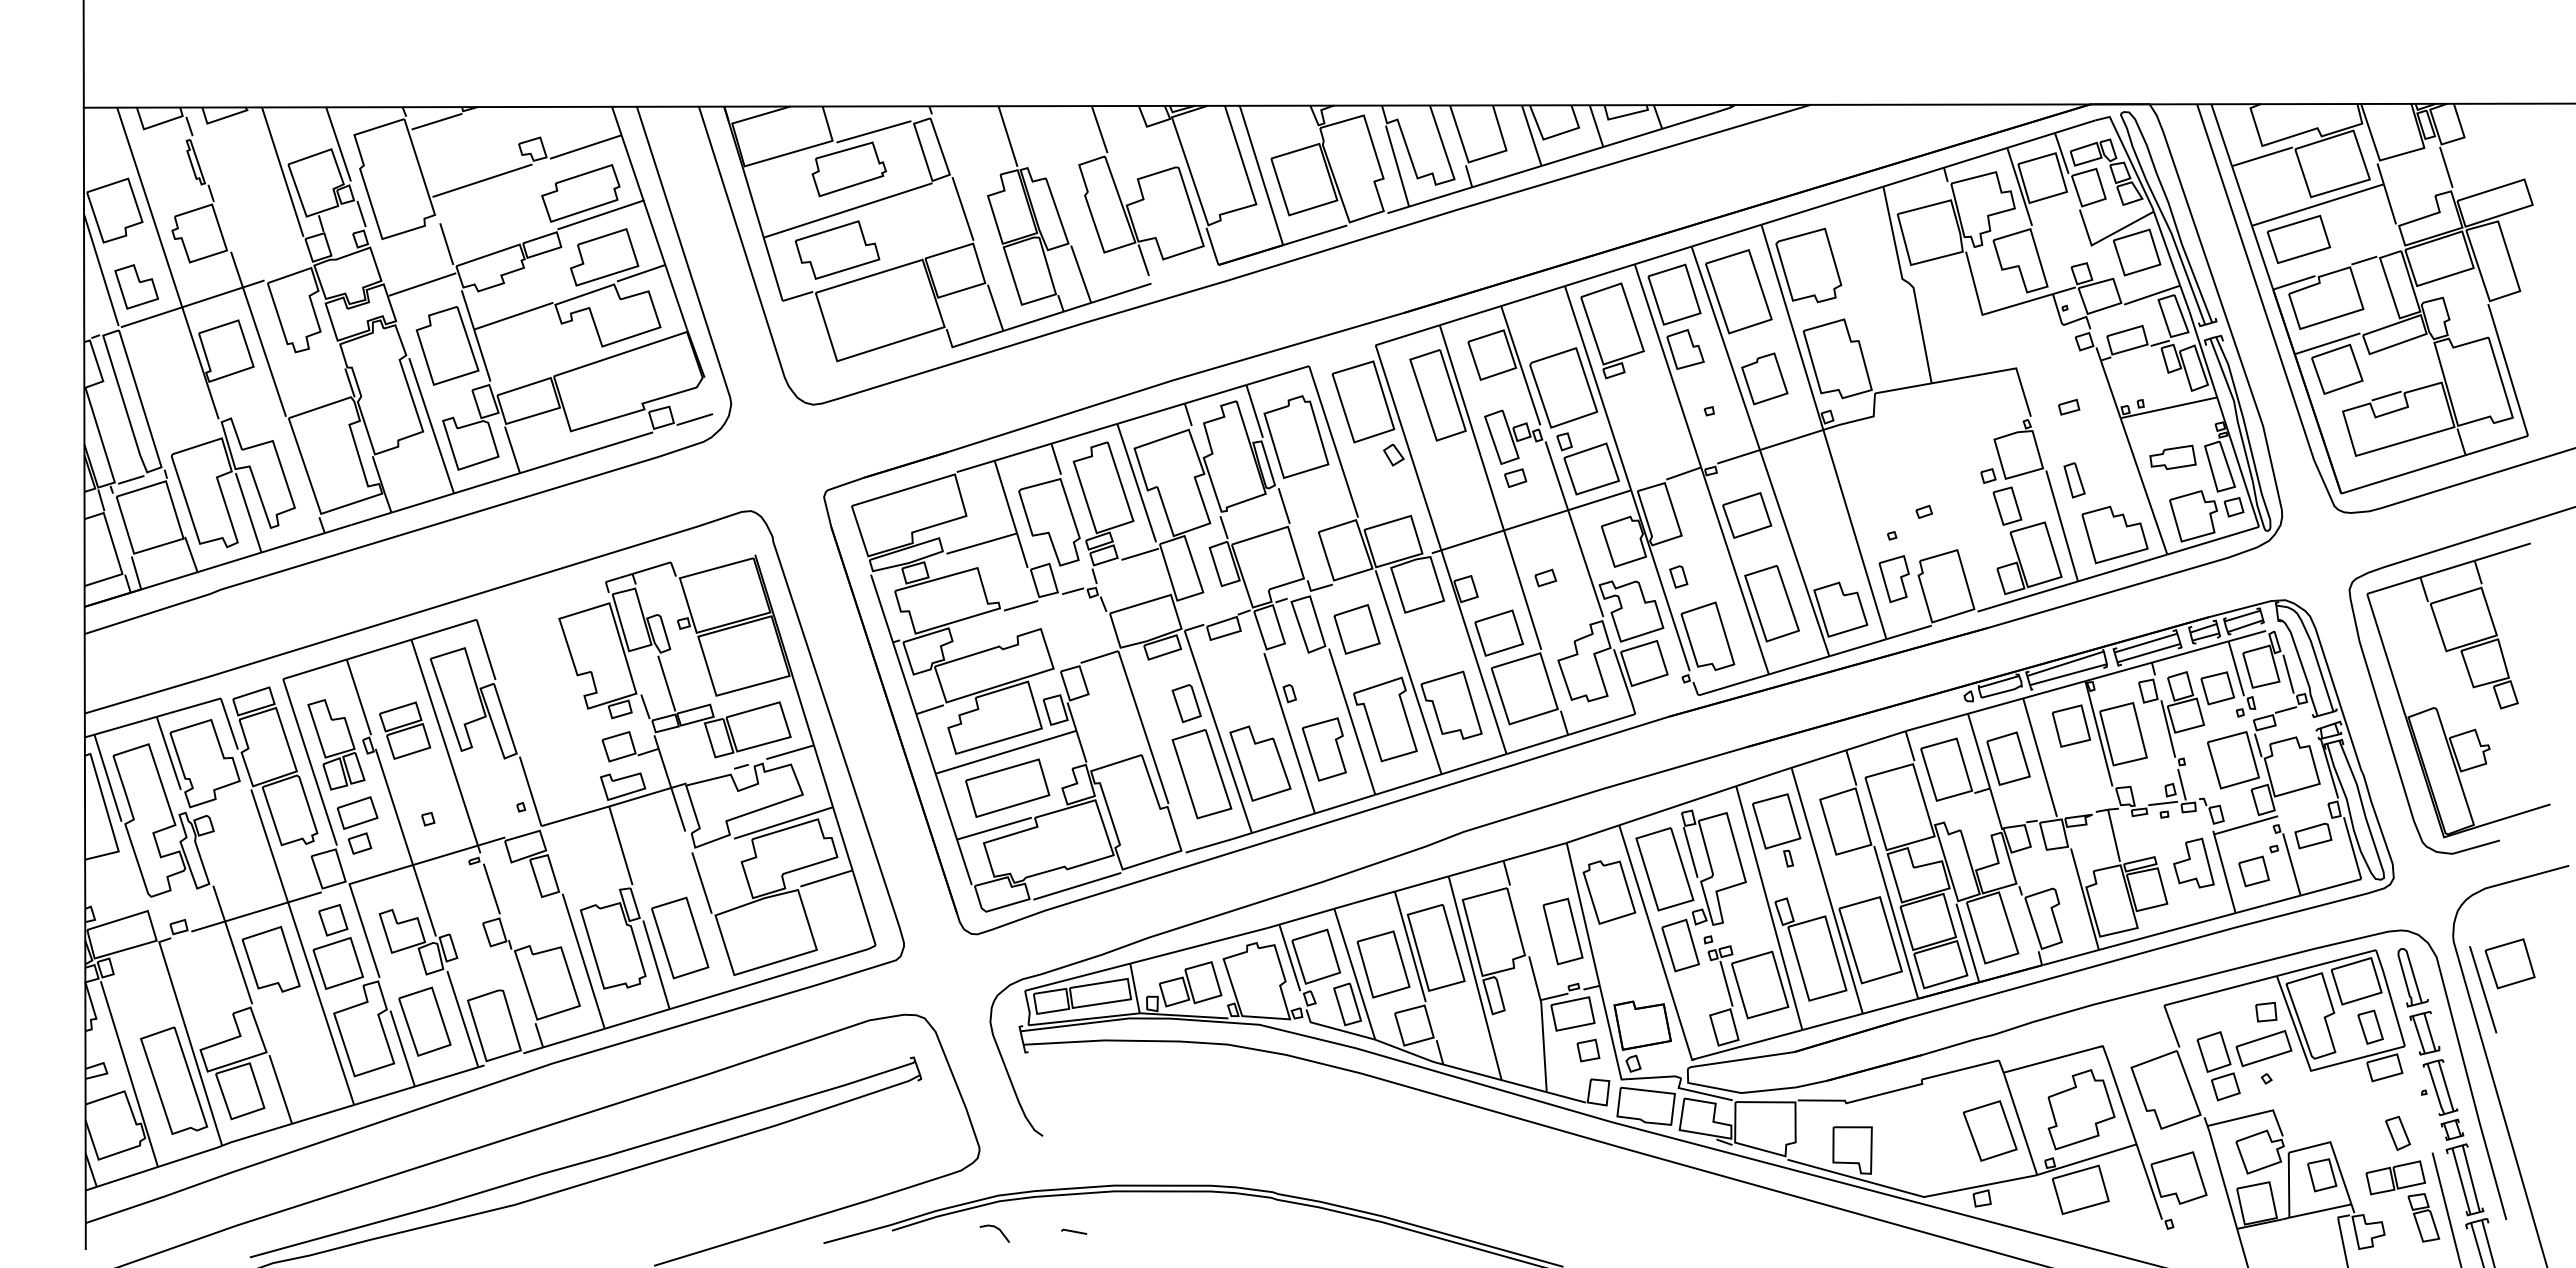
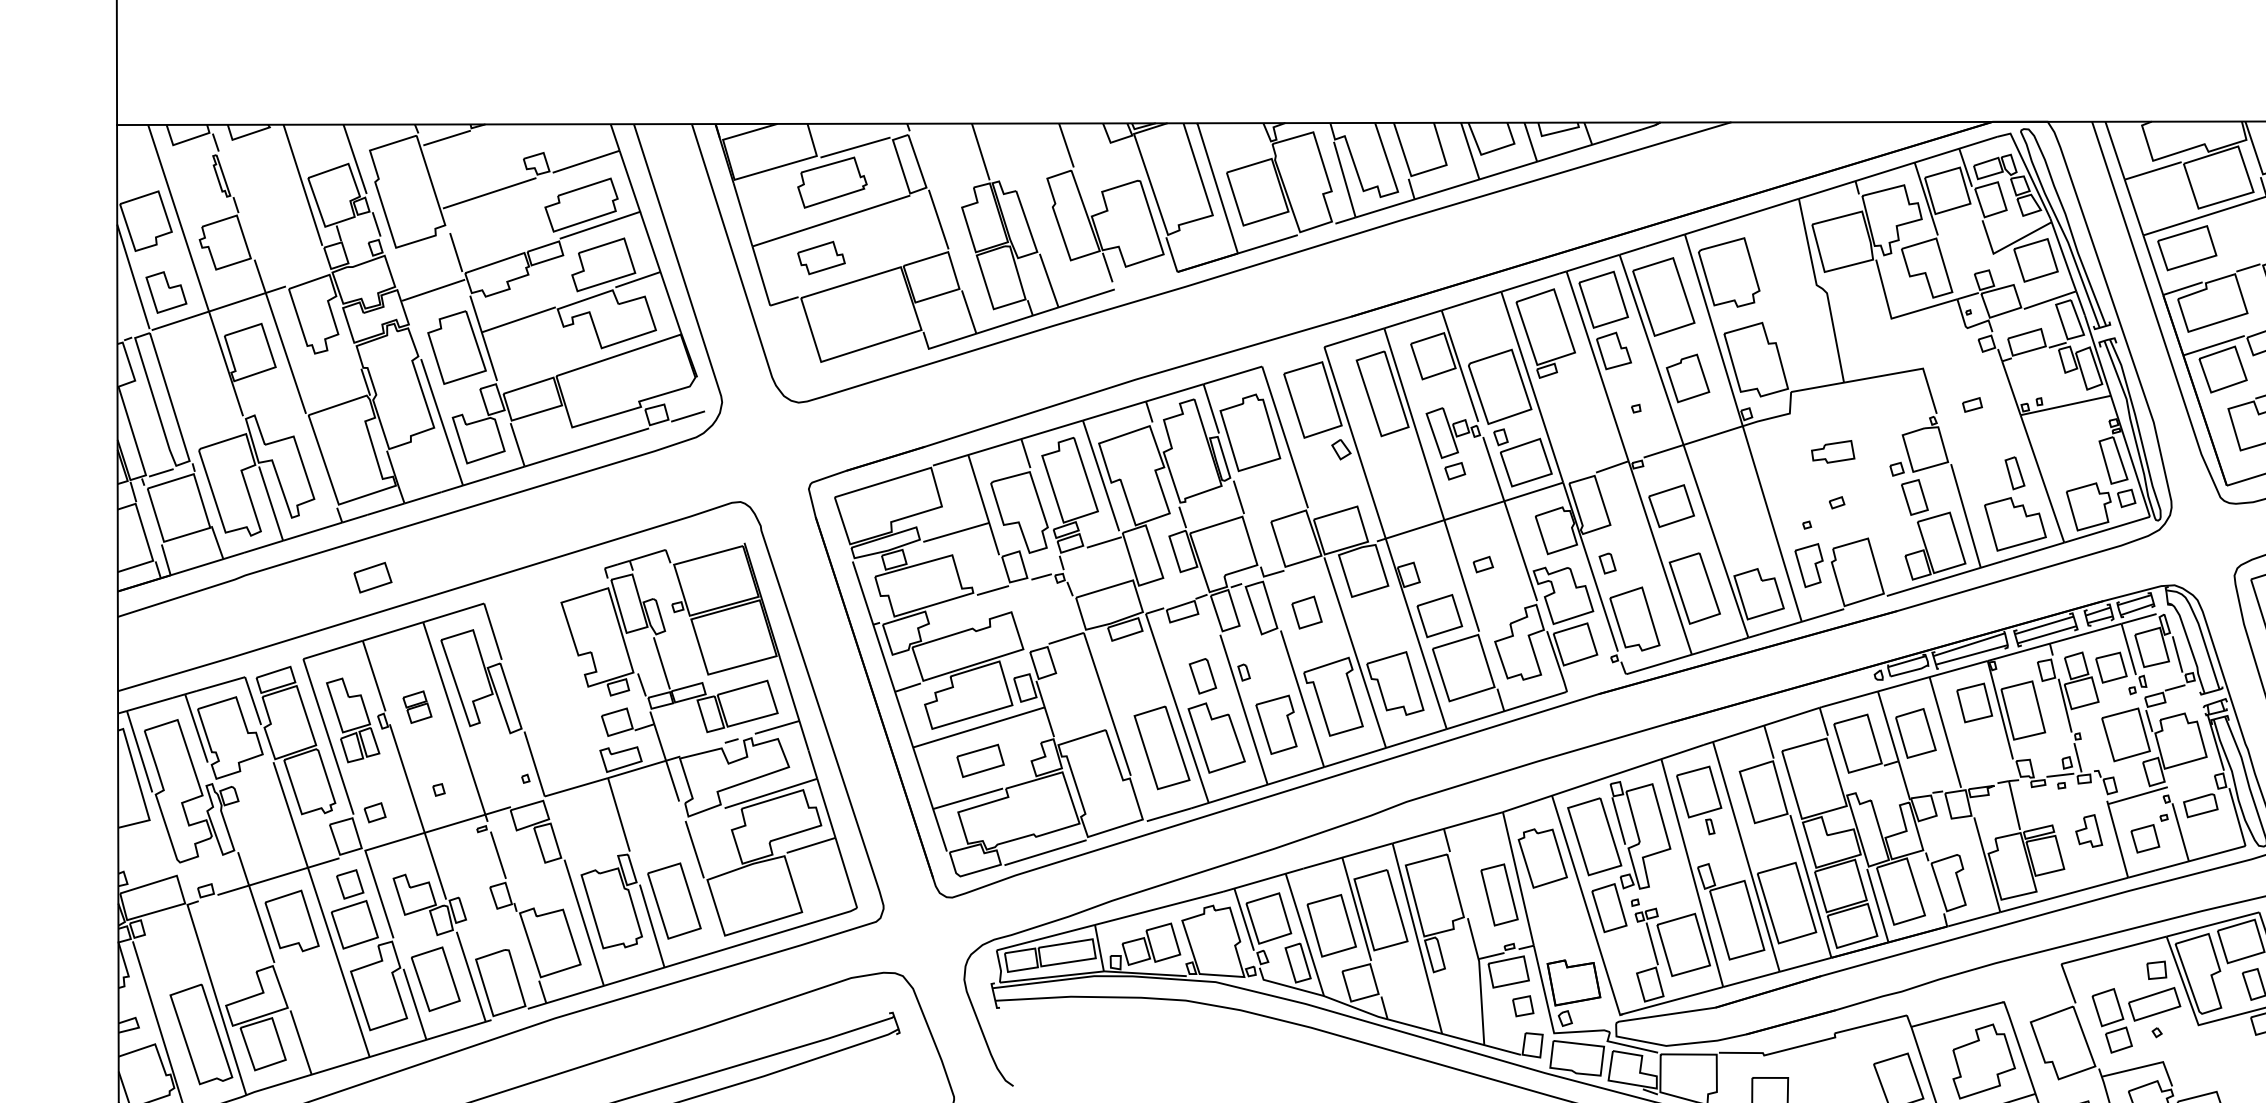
part: (837, 249) -> (821, 257), size x0.6
part: (2172, 456) -> (1832, 451), moved
part: (2074, 480) -> (2014, 473), moved
part: (1356, 629) -> (1306, 612), size x0.7
part: (1186, 703) -> (1202, 676), moved
part: (405, 730) -> (417, 707), size x0.6
part: (1007, 787) -> (980, 760), size x0.6
part: (357, 812) -> (372, 577), moved
part: (2193, 862) -> (2088, 830), size x0.7

